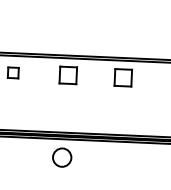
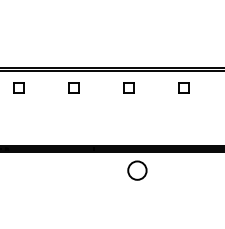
part: (67, 74) -> (128, 87), size x0.62
part: (122, 77) -> (183, 87), size x0.62
circle: (62, 157) -> (137, 170), moved

